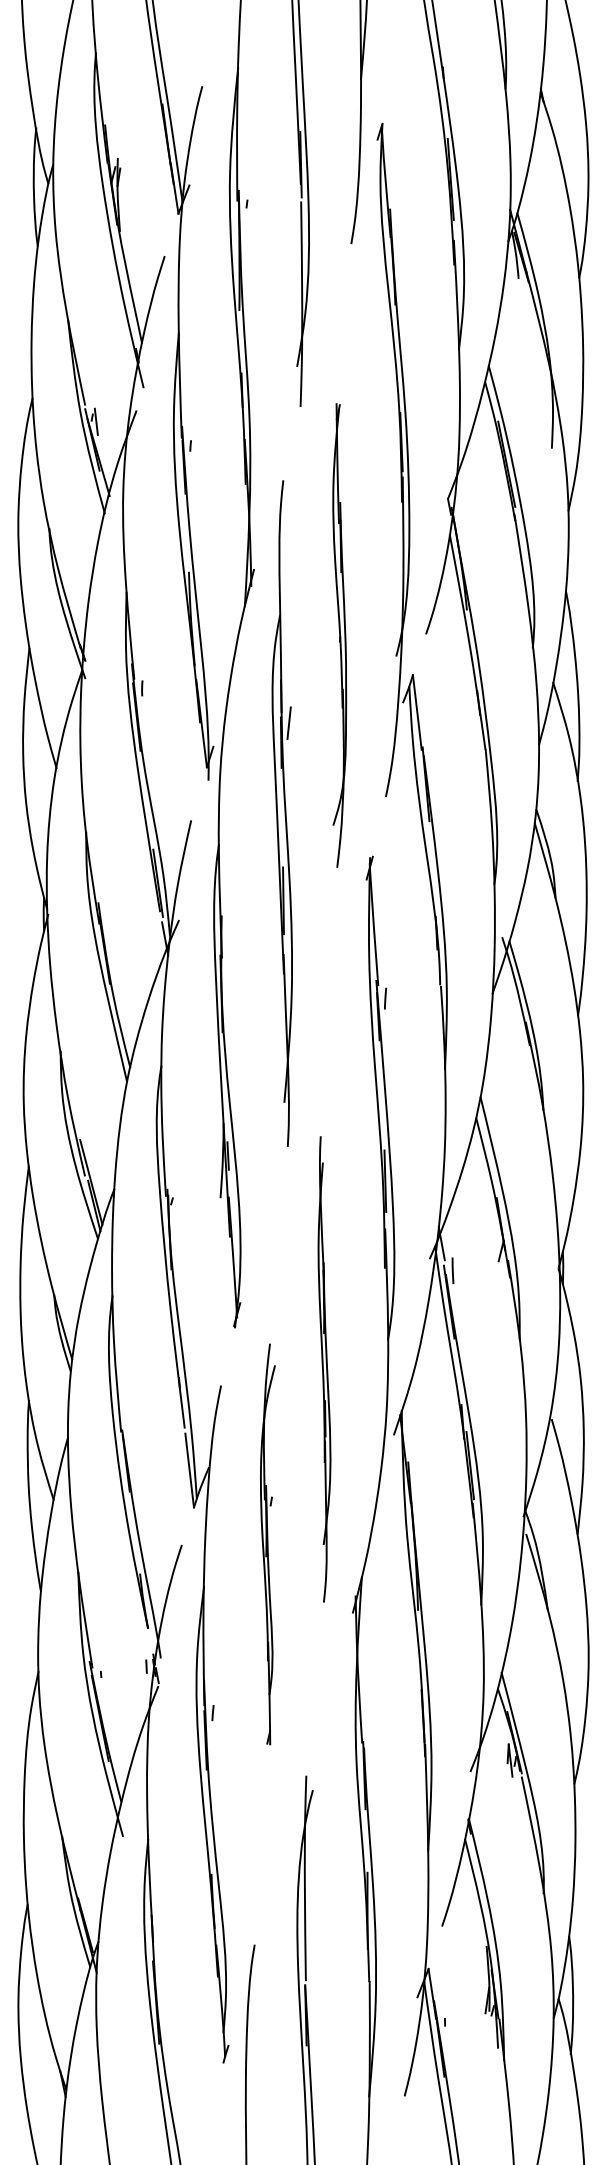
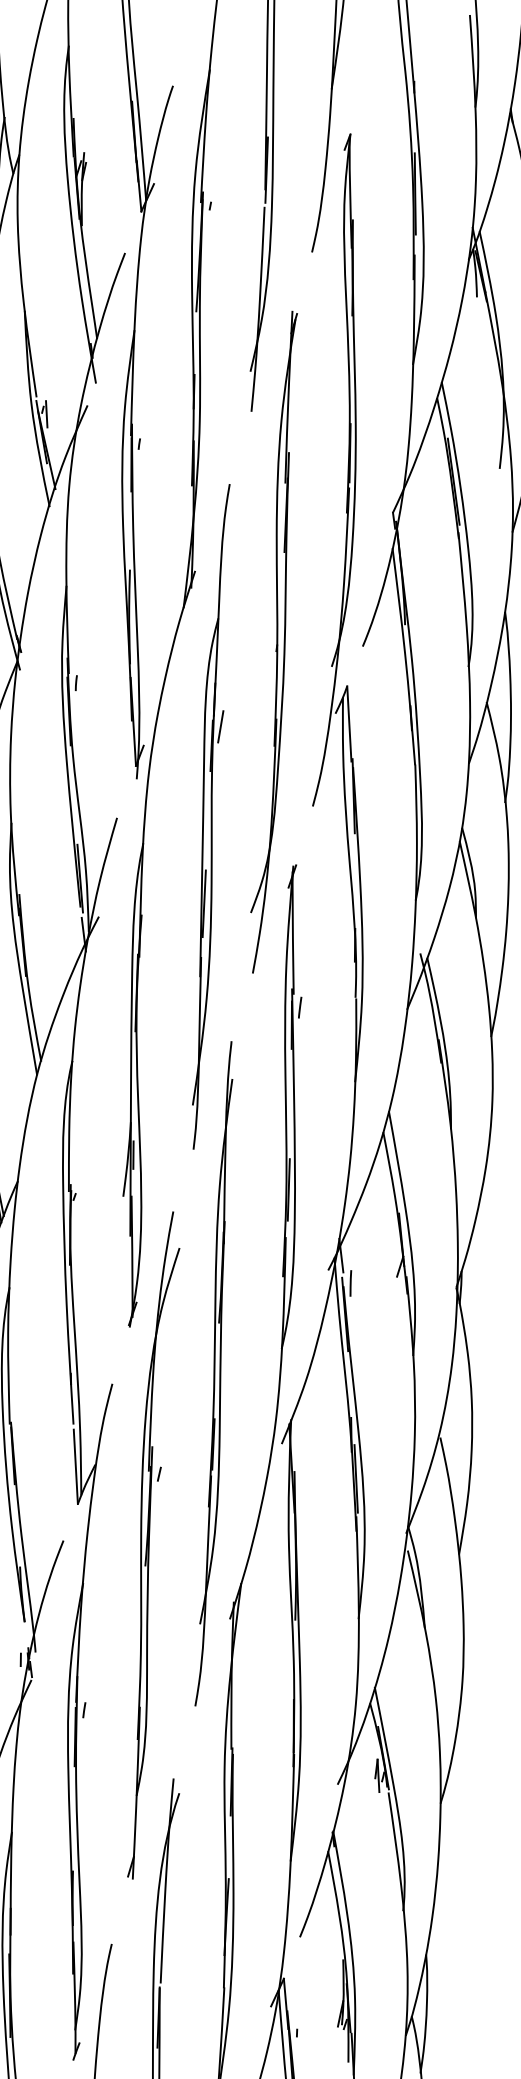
part: (339, 635) -> (276, 642), size x1.43
part: (324, 1369) -> (216, 1374), size x1.43
part: (267, 1544) -> (149, 1545), size x1.67

